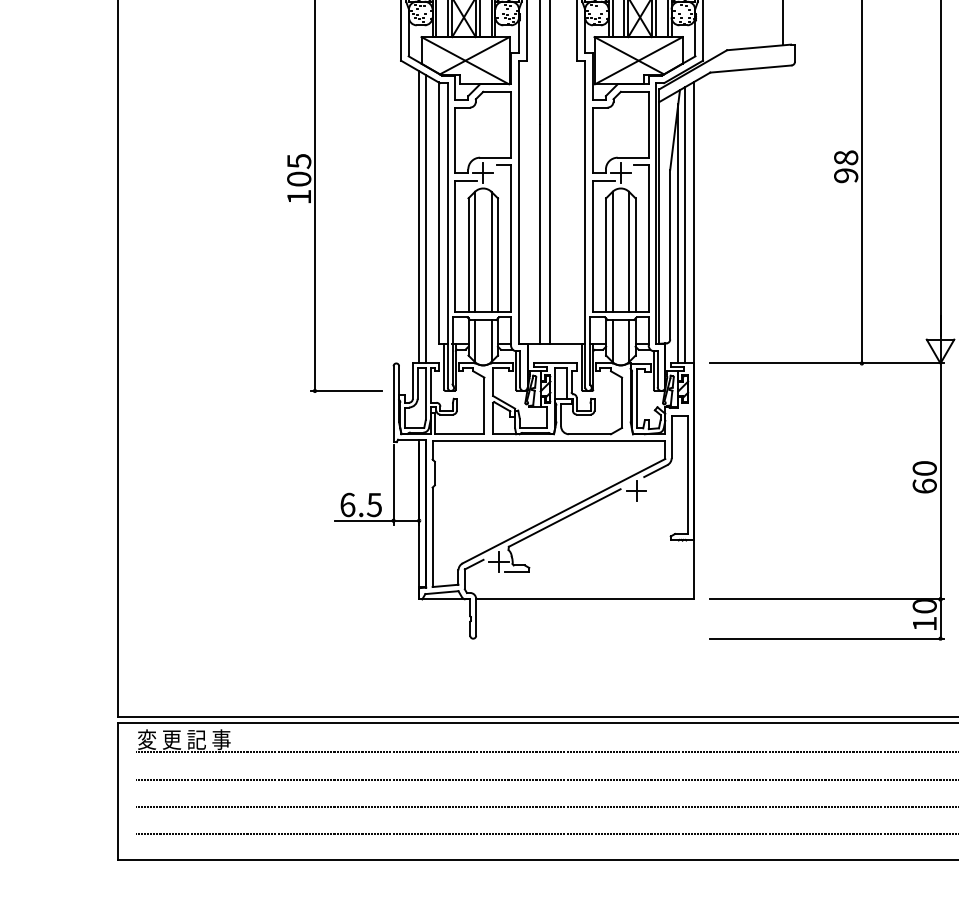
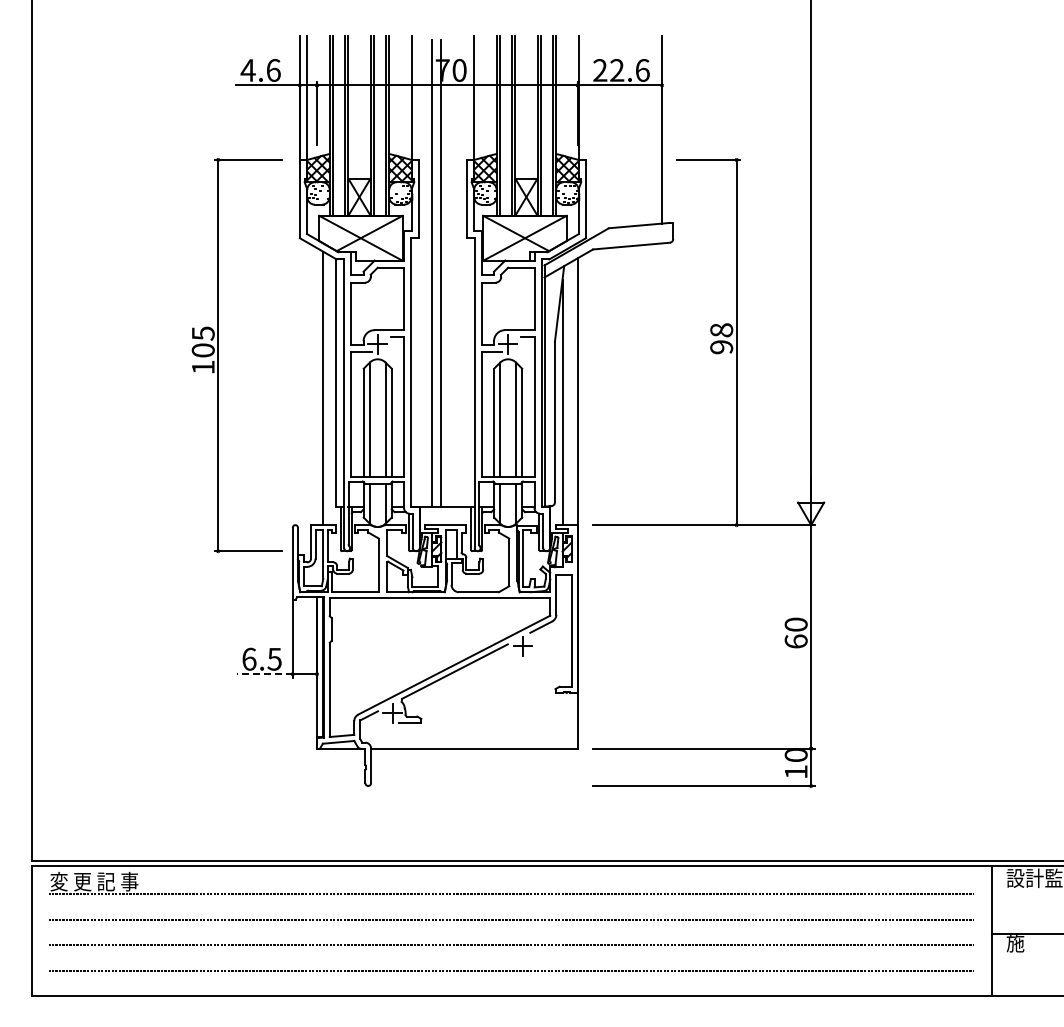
line: (419, 217) -> (317, 386), removed
line: (684, 225) -> (568, 394), removed
line: (364, 521) -> (265, 674), solid -> dashed

